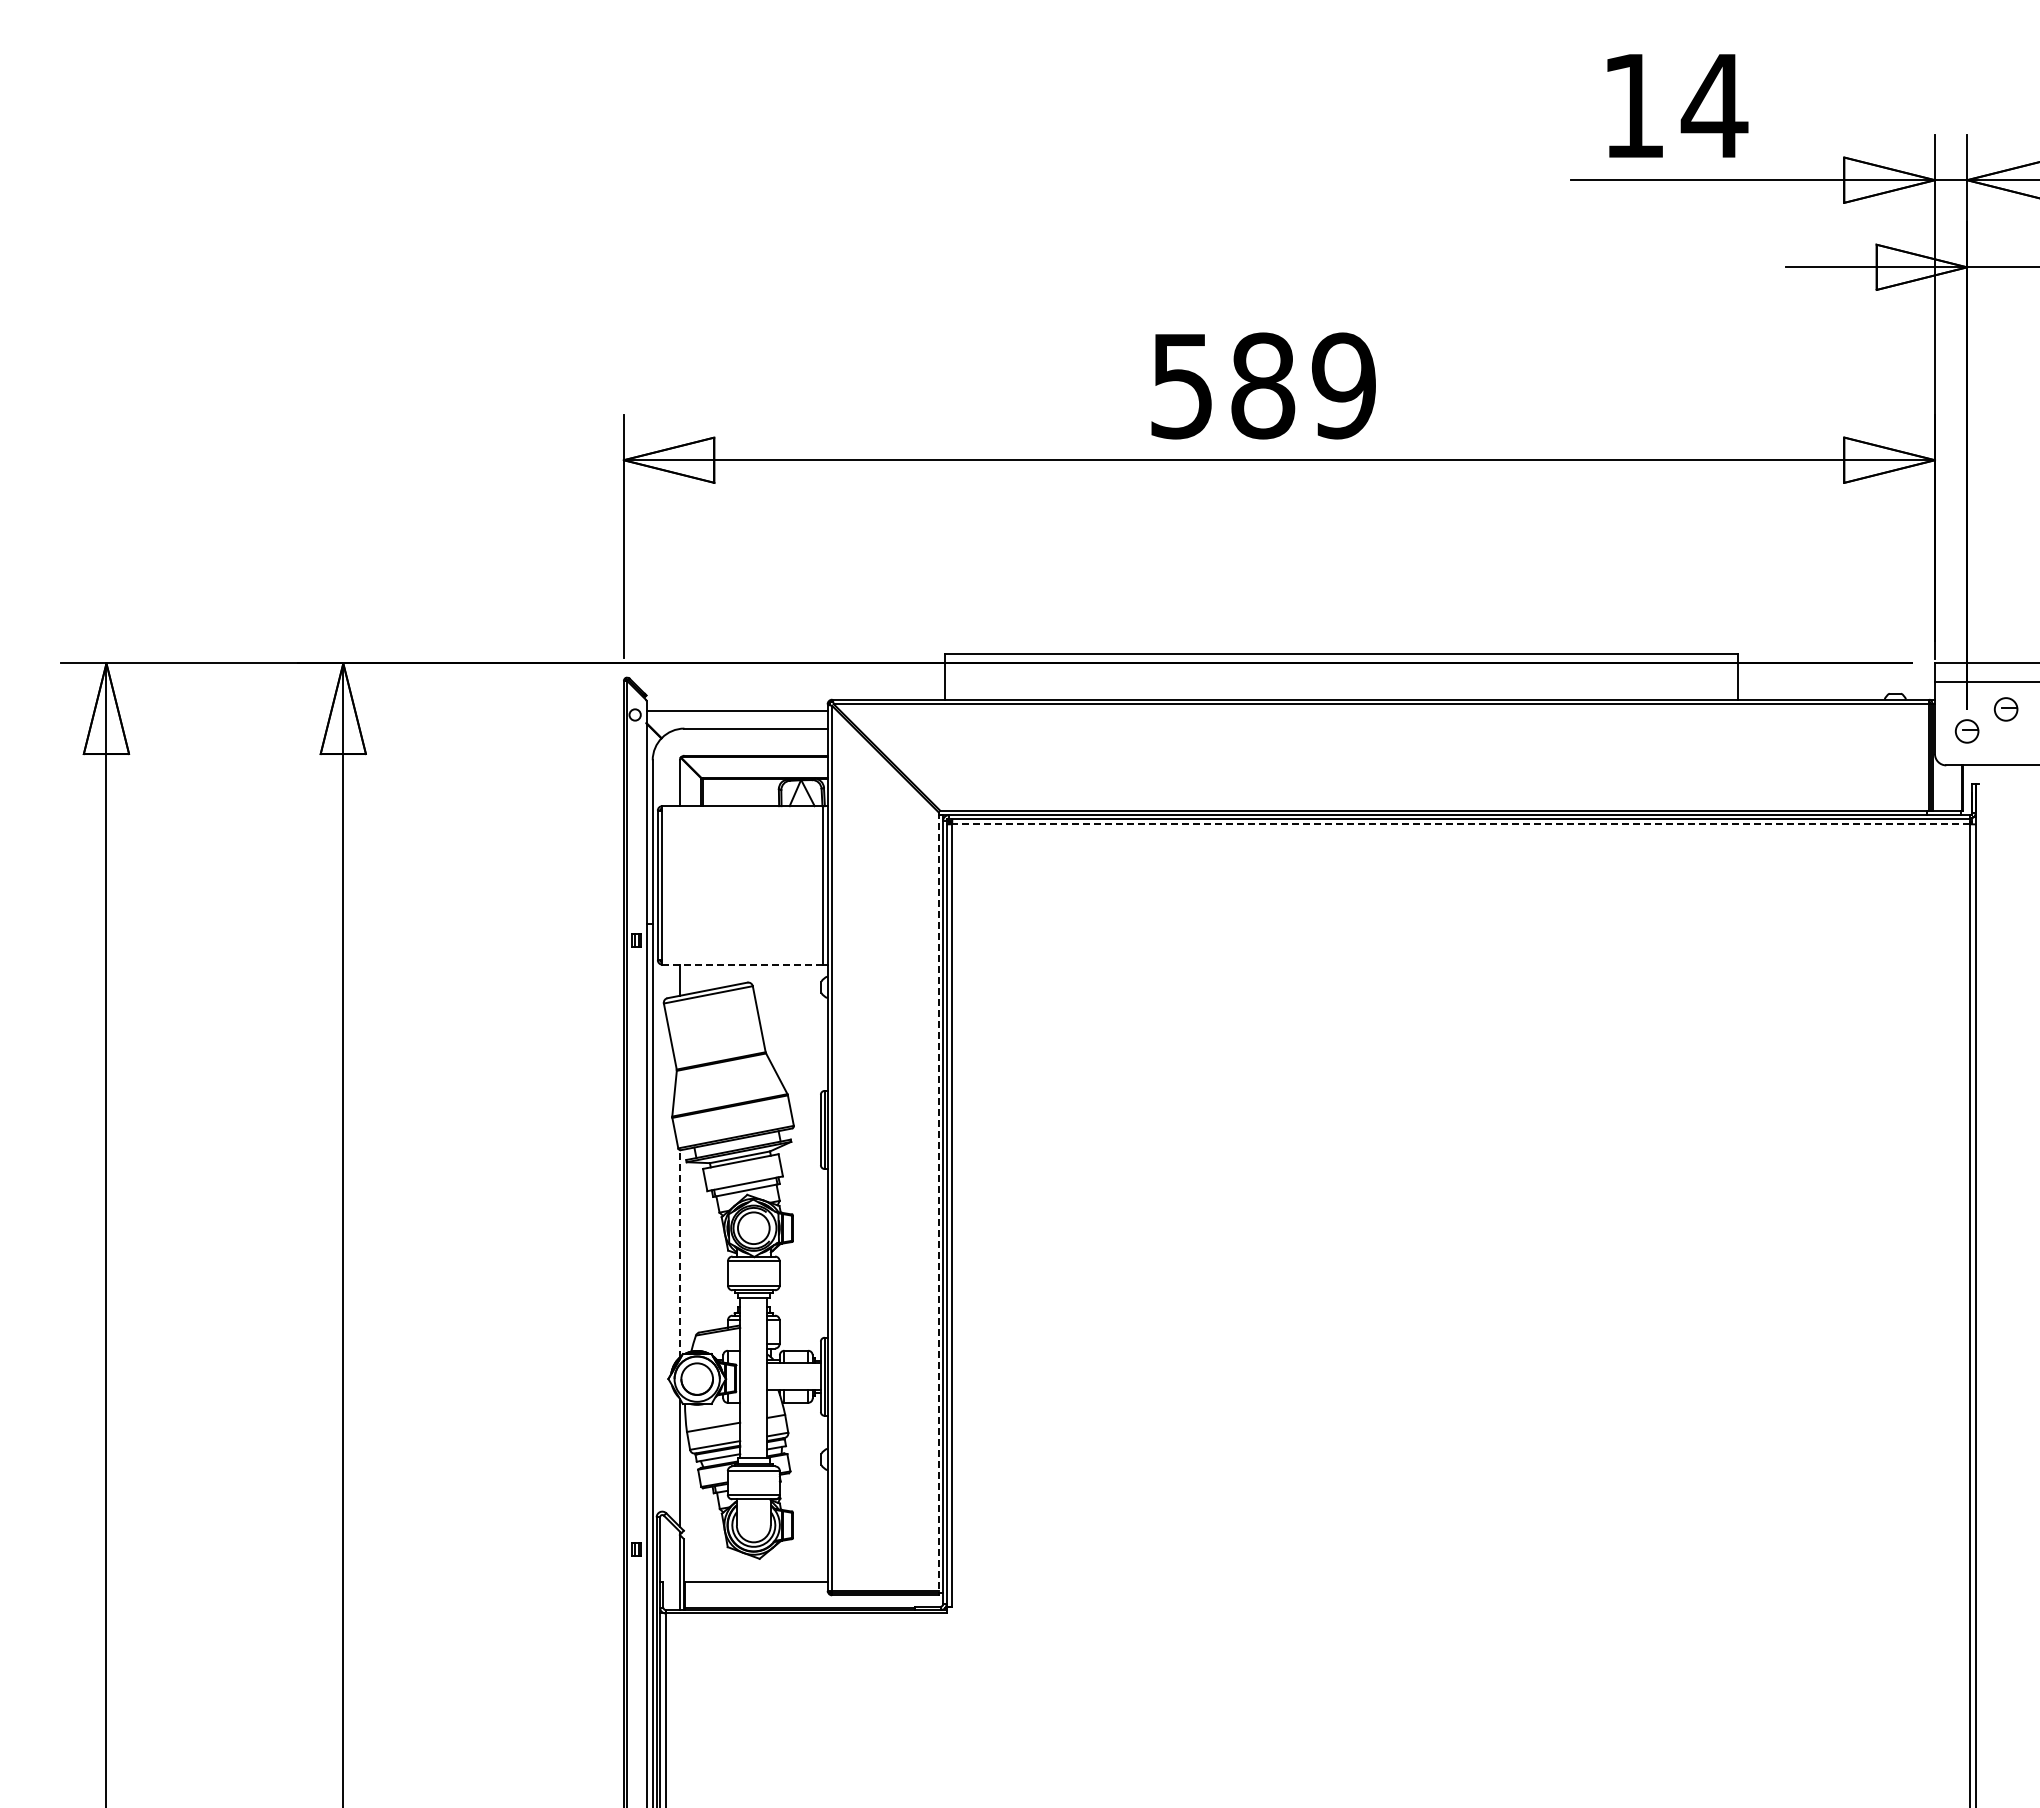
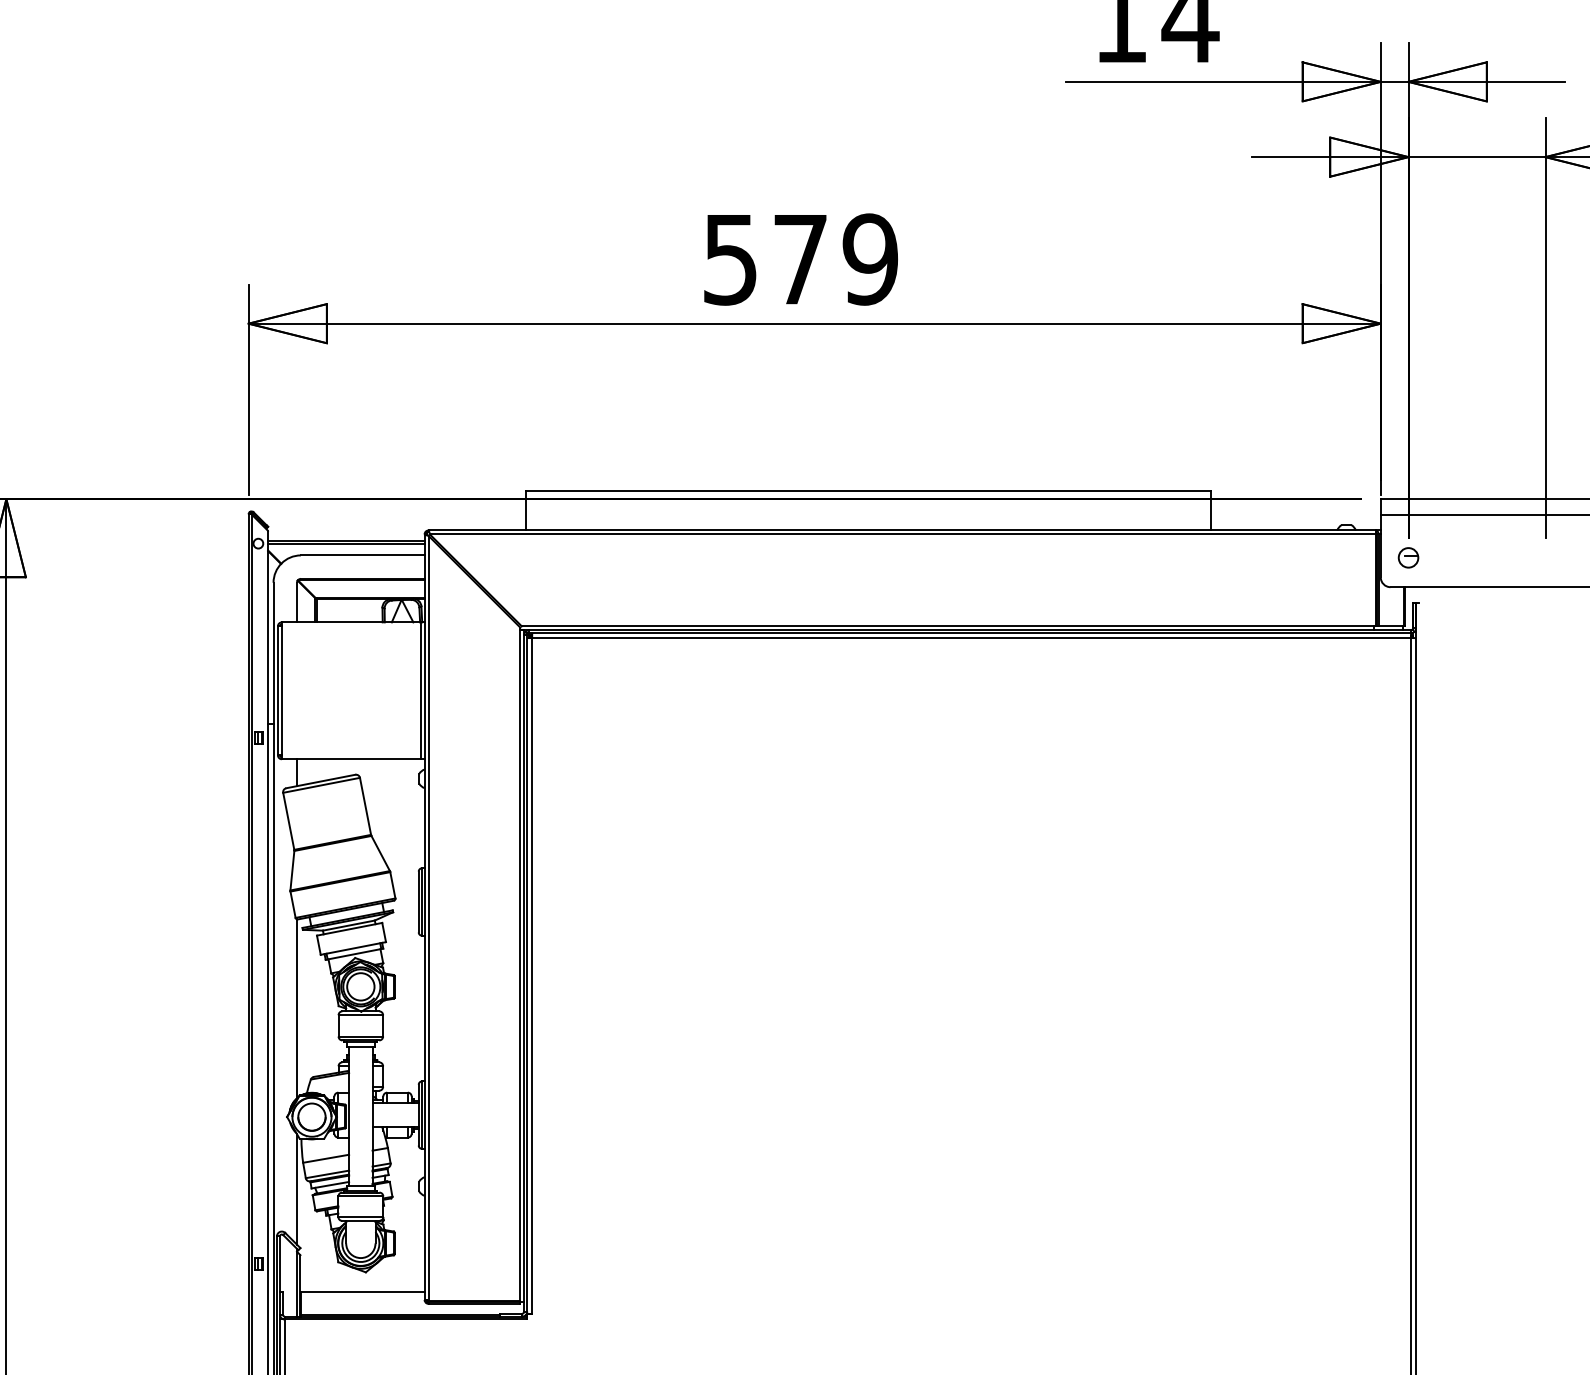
text: (1263, 385) -> (800, 259), 589 -> 579
part: (2005, 709) -> (1441, 538), removed
line: (736, 715) -> (345, 544), added
line: (1461, 824) -> (971, 638), dashed -> solid
line: (742, 964) -> (351, 759), dashed -> solid
line: (938, 1201) -> (520, 963), dashed -> solid
line: (679, 1253) -> (296, 1008), dashed -> solid

